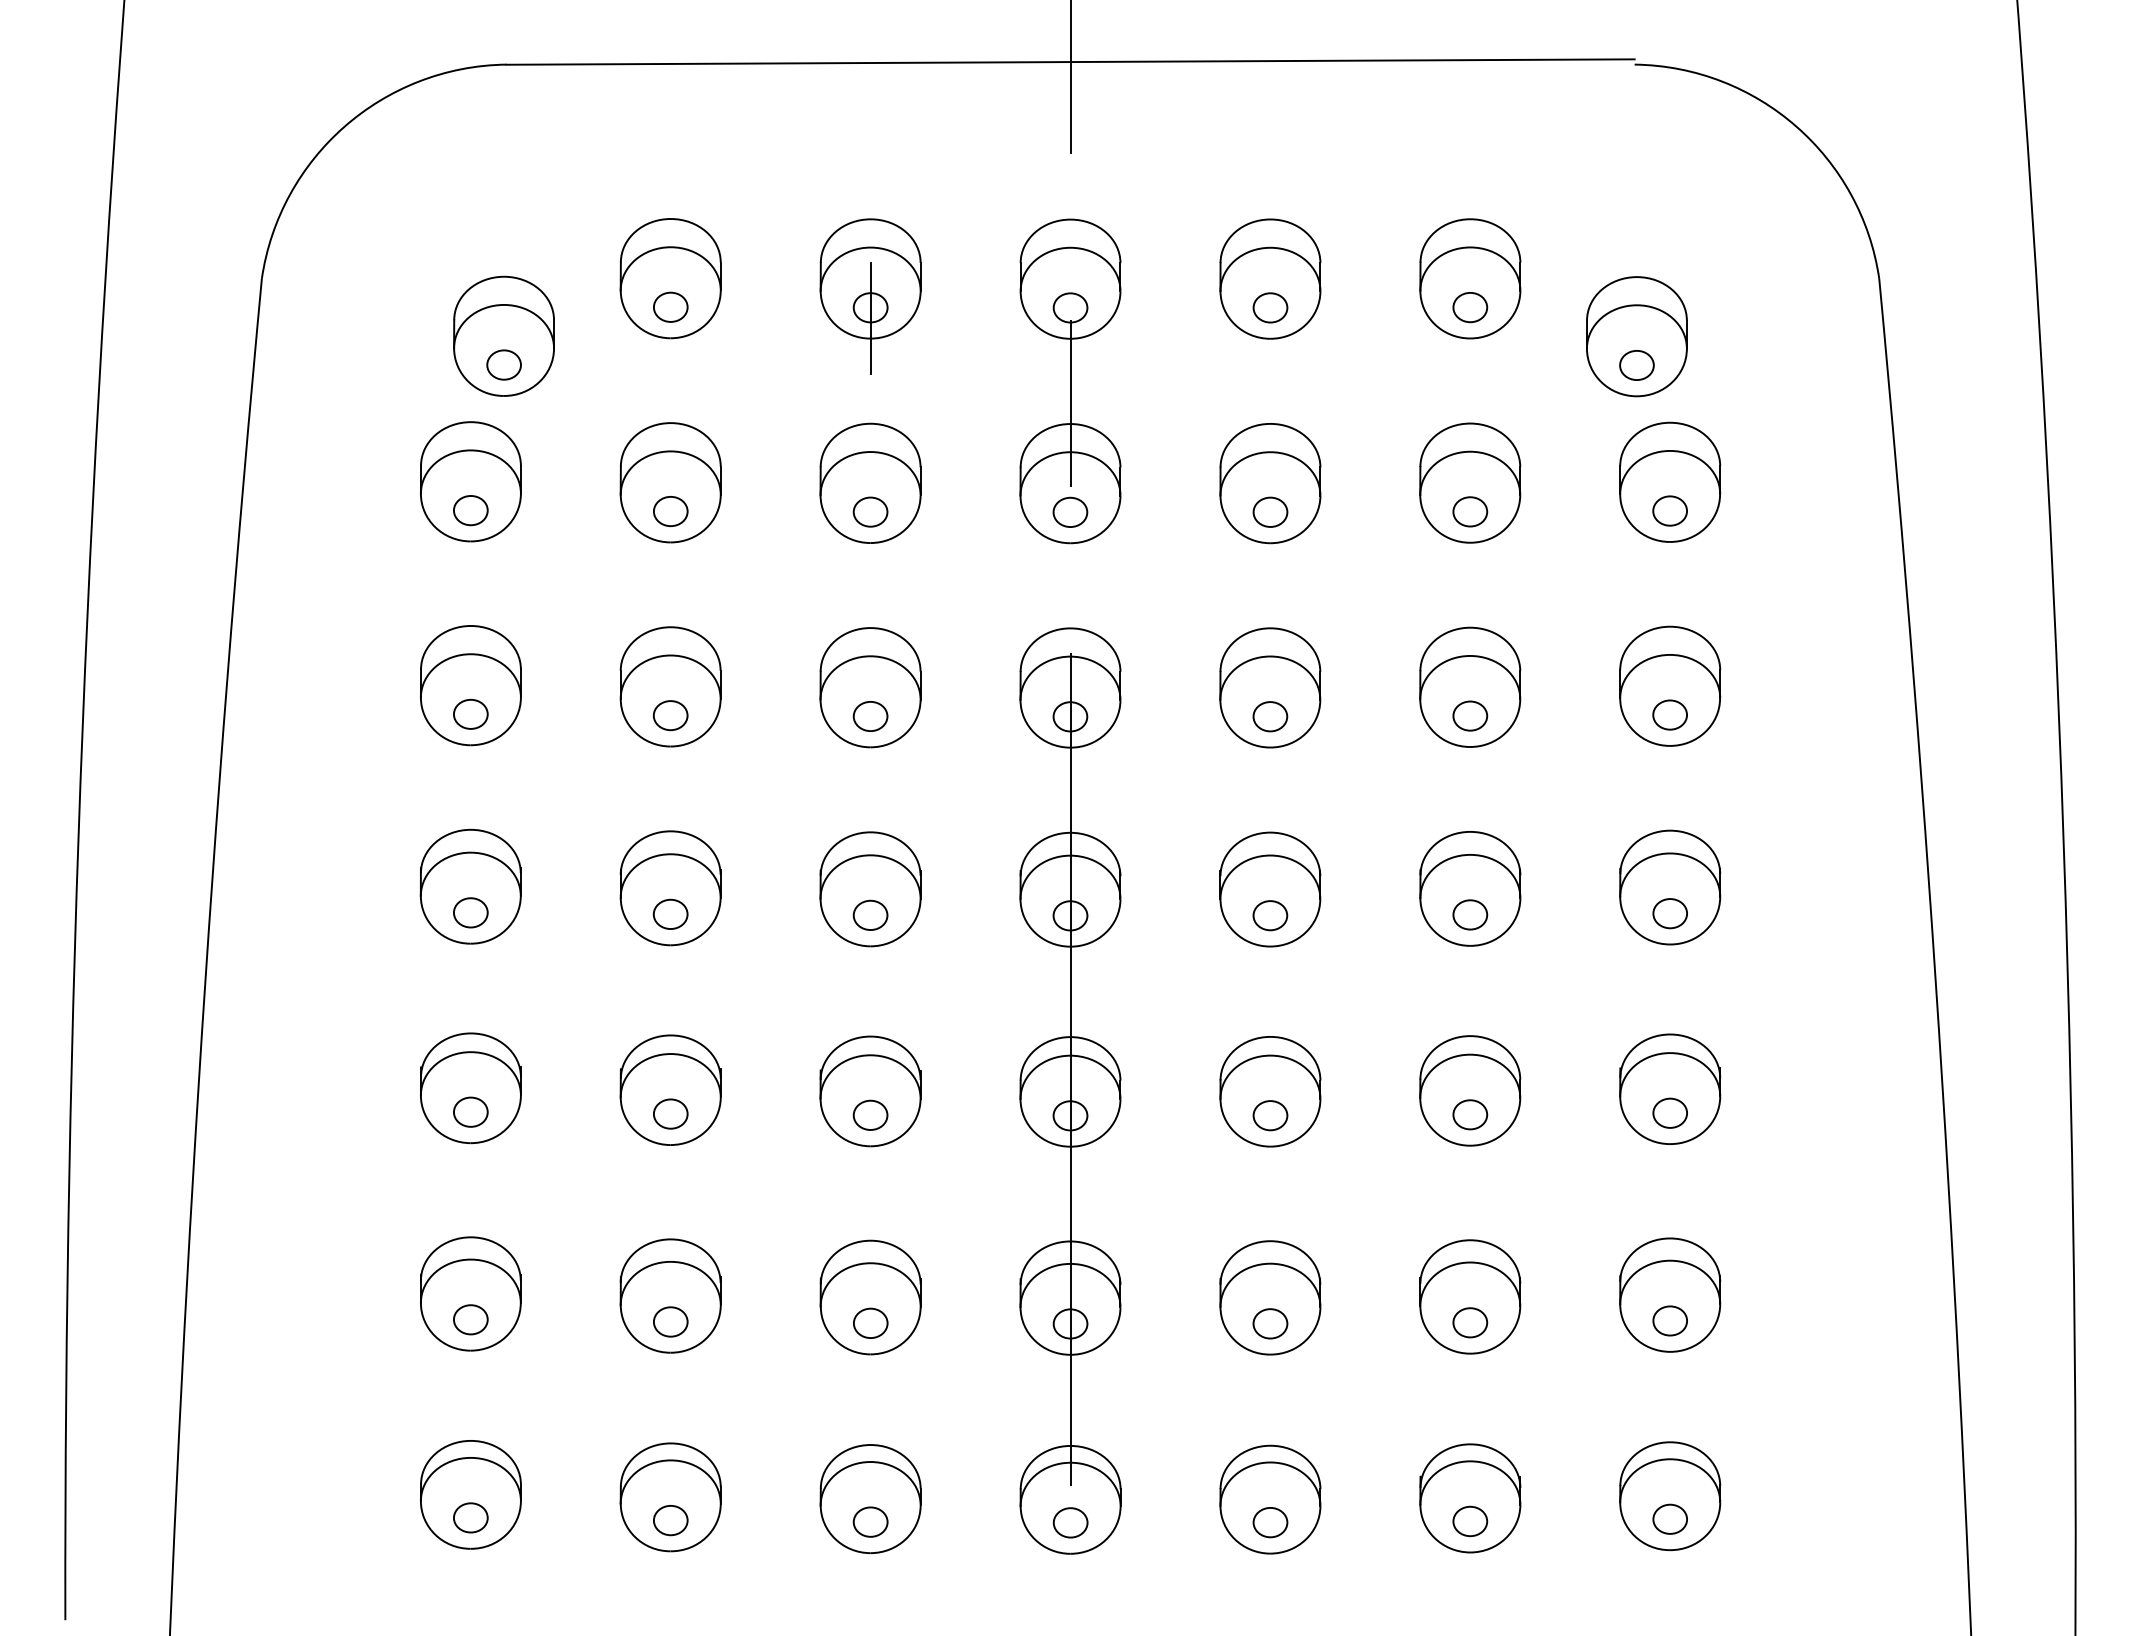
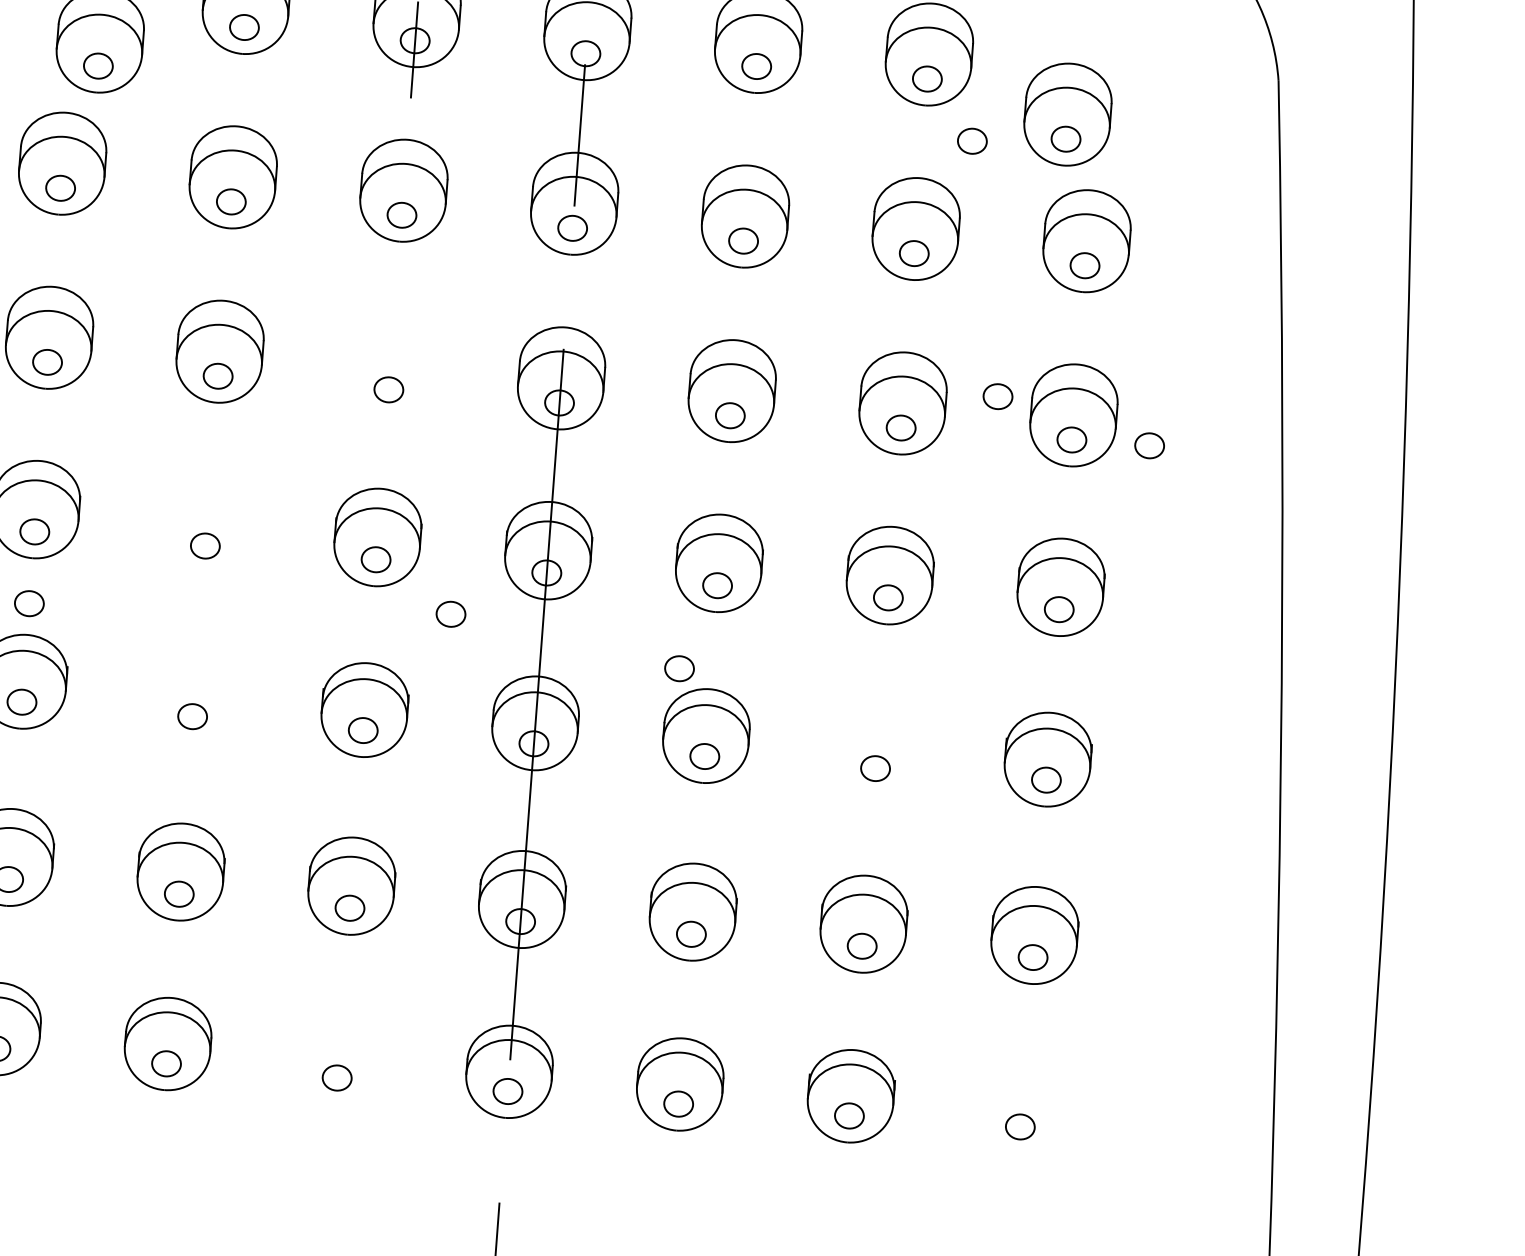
part: (1527, 375) -> (971, 140), added
part: (1580, 670) -> (998, 396), added
part: (870, 687) -> (390, 365), removed
part: (1760, 714) -> (1149, 445), added
part: (670, 888) -> (206, 523), removed
part: (962, 971) -> (450, 613), added
part: (470, 996) -> (29, 603), added
part: (1233, 1015) -> (679, 668), added
part: (670, 1089) -> (193, 695), removed
part: (1470, 1090) -> (877, 747), removed
part: (1670, 1496) -> (1022, 1107), removed
part: (870, 1498) -> (338, 1057), removed

